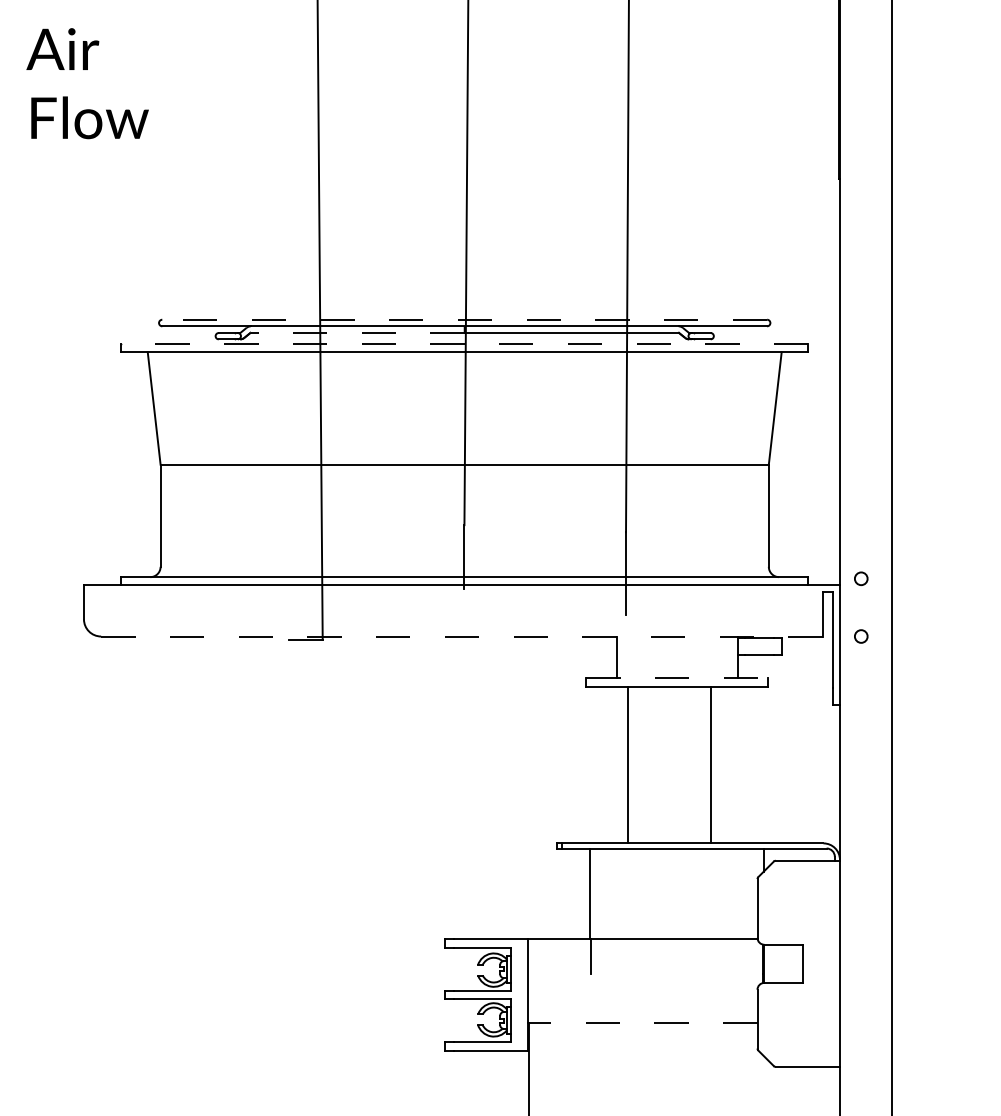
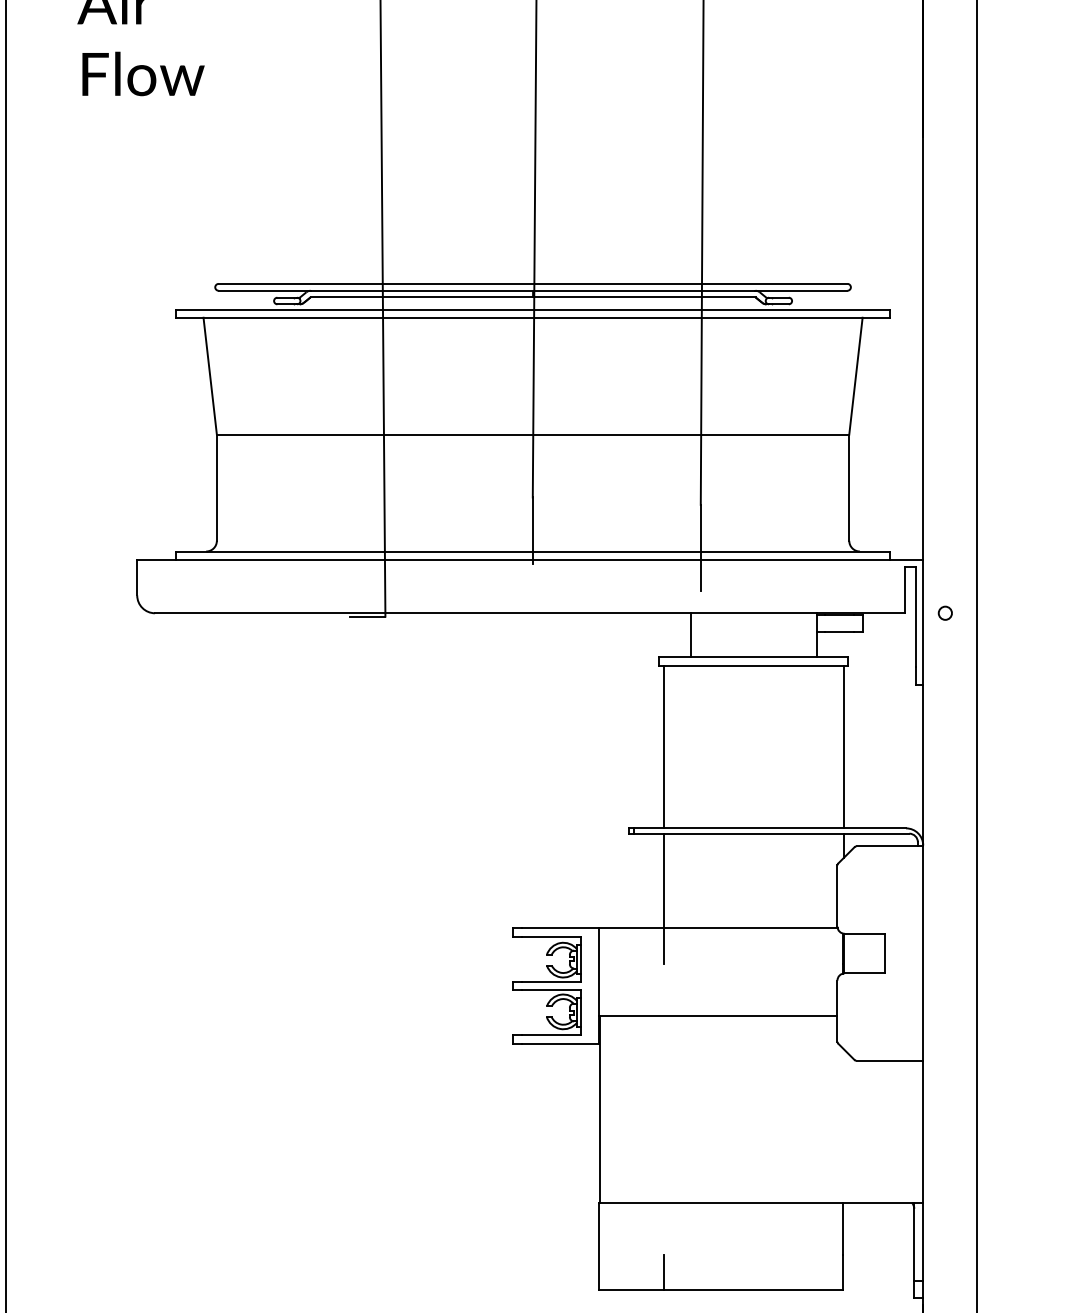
line: (464, 319) -> (532, 283), dashed -> solid
line: (357, 332) -> (421, 297), dashed -> solid
line: (464, 344) -> (532, 309), dashed -> solid
circle: (860, 578) -> (944, 552), removed
line: (462, 636) -> (530, 613), dashed -> solid
line: (677, 678) -> (754, 656), dashed -> solid
line: (627, 764) -> (663, 746), moved
line: (710, 764) -> (843, 746), moved
line: (643, 1023) -> (718, 1015), dashed -> solid

